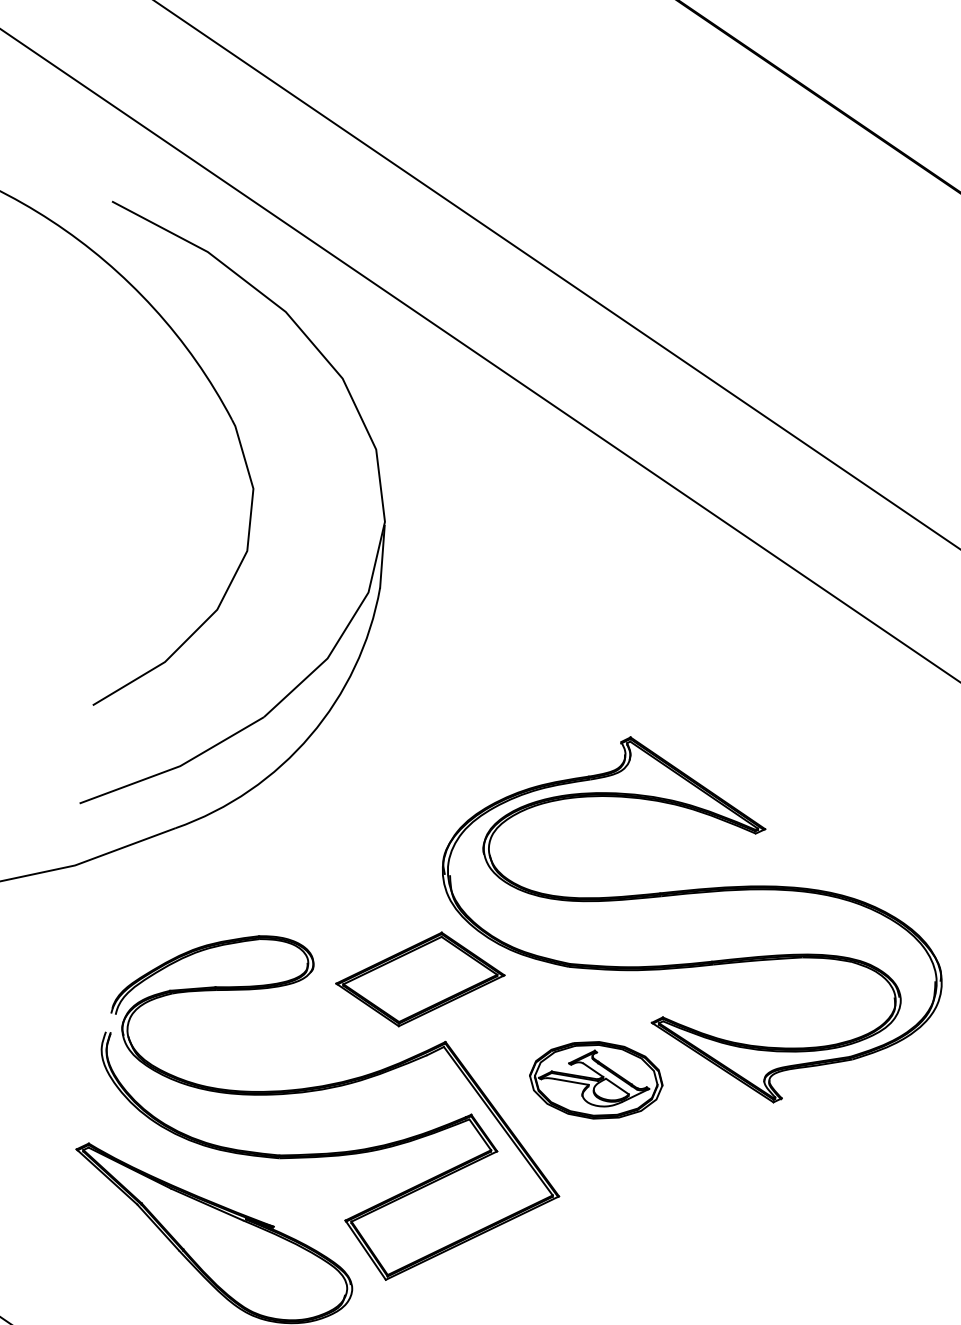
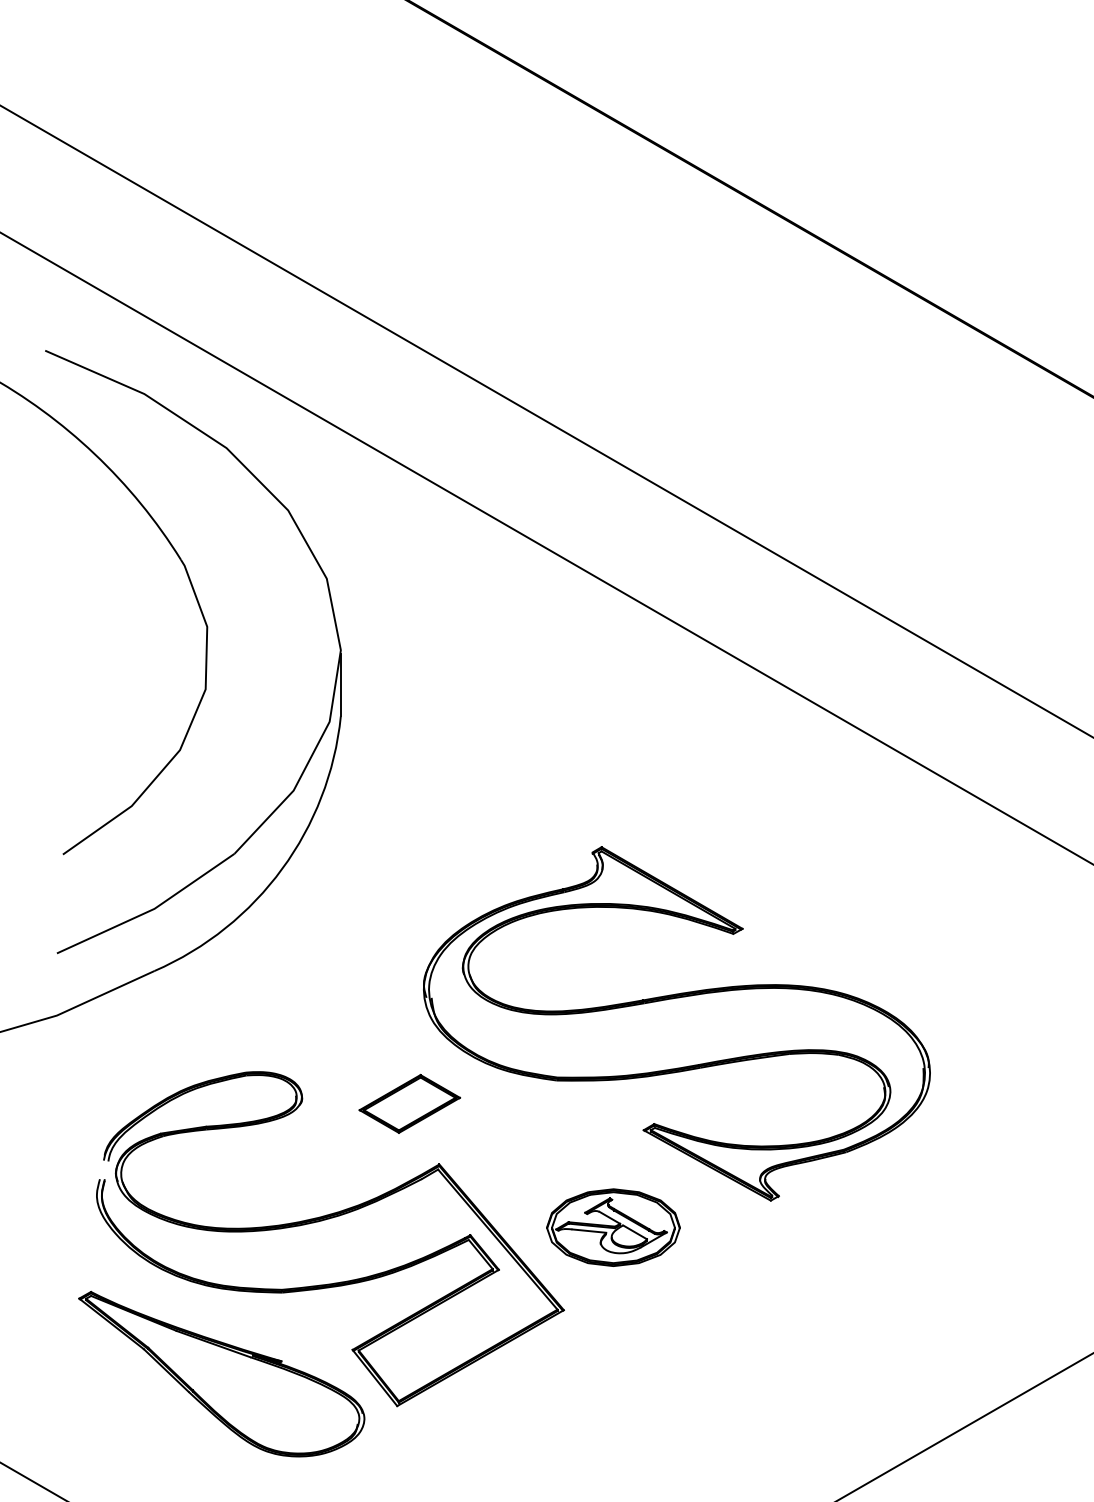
part: (420, 978) -> (409, 1103), size x0.6
part: (596, 1080) -> (613, 1227), moved

